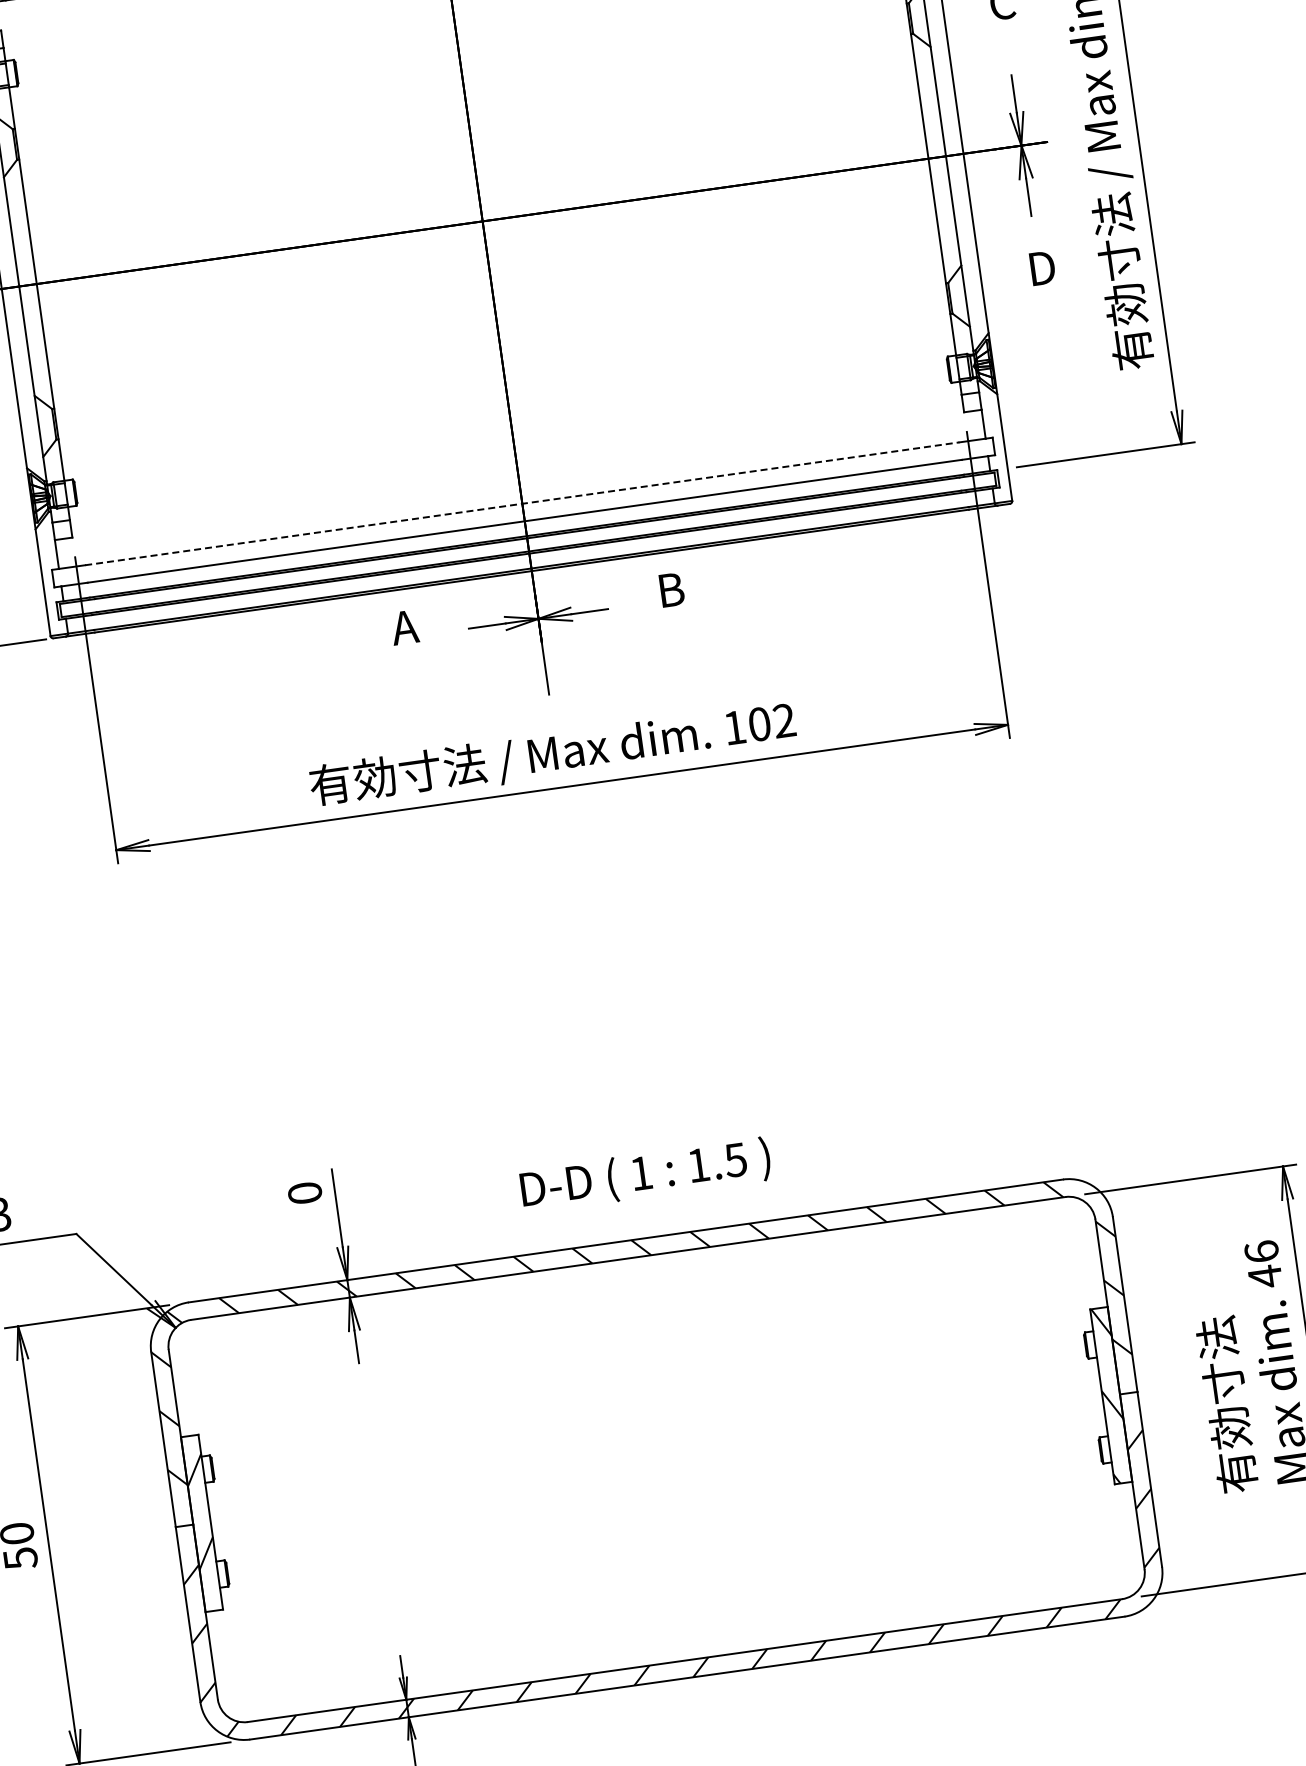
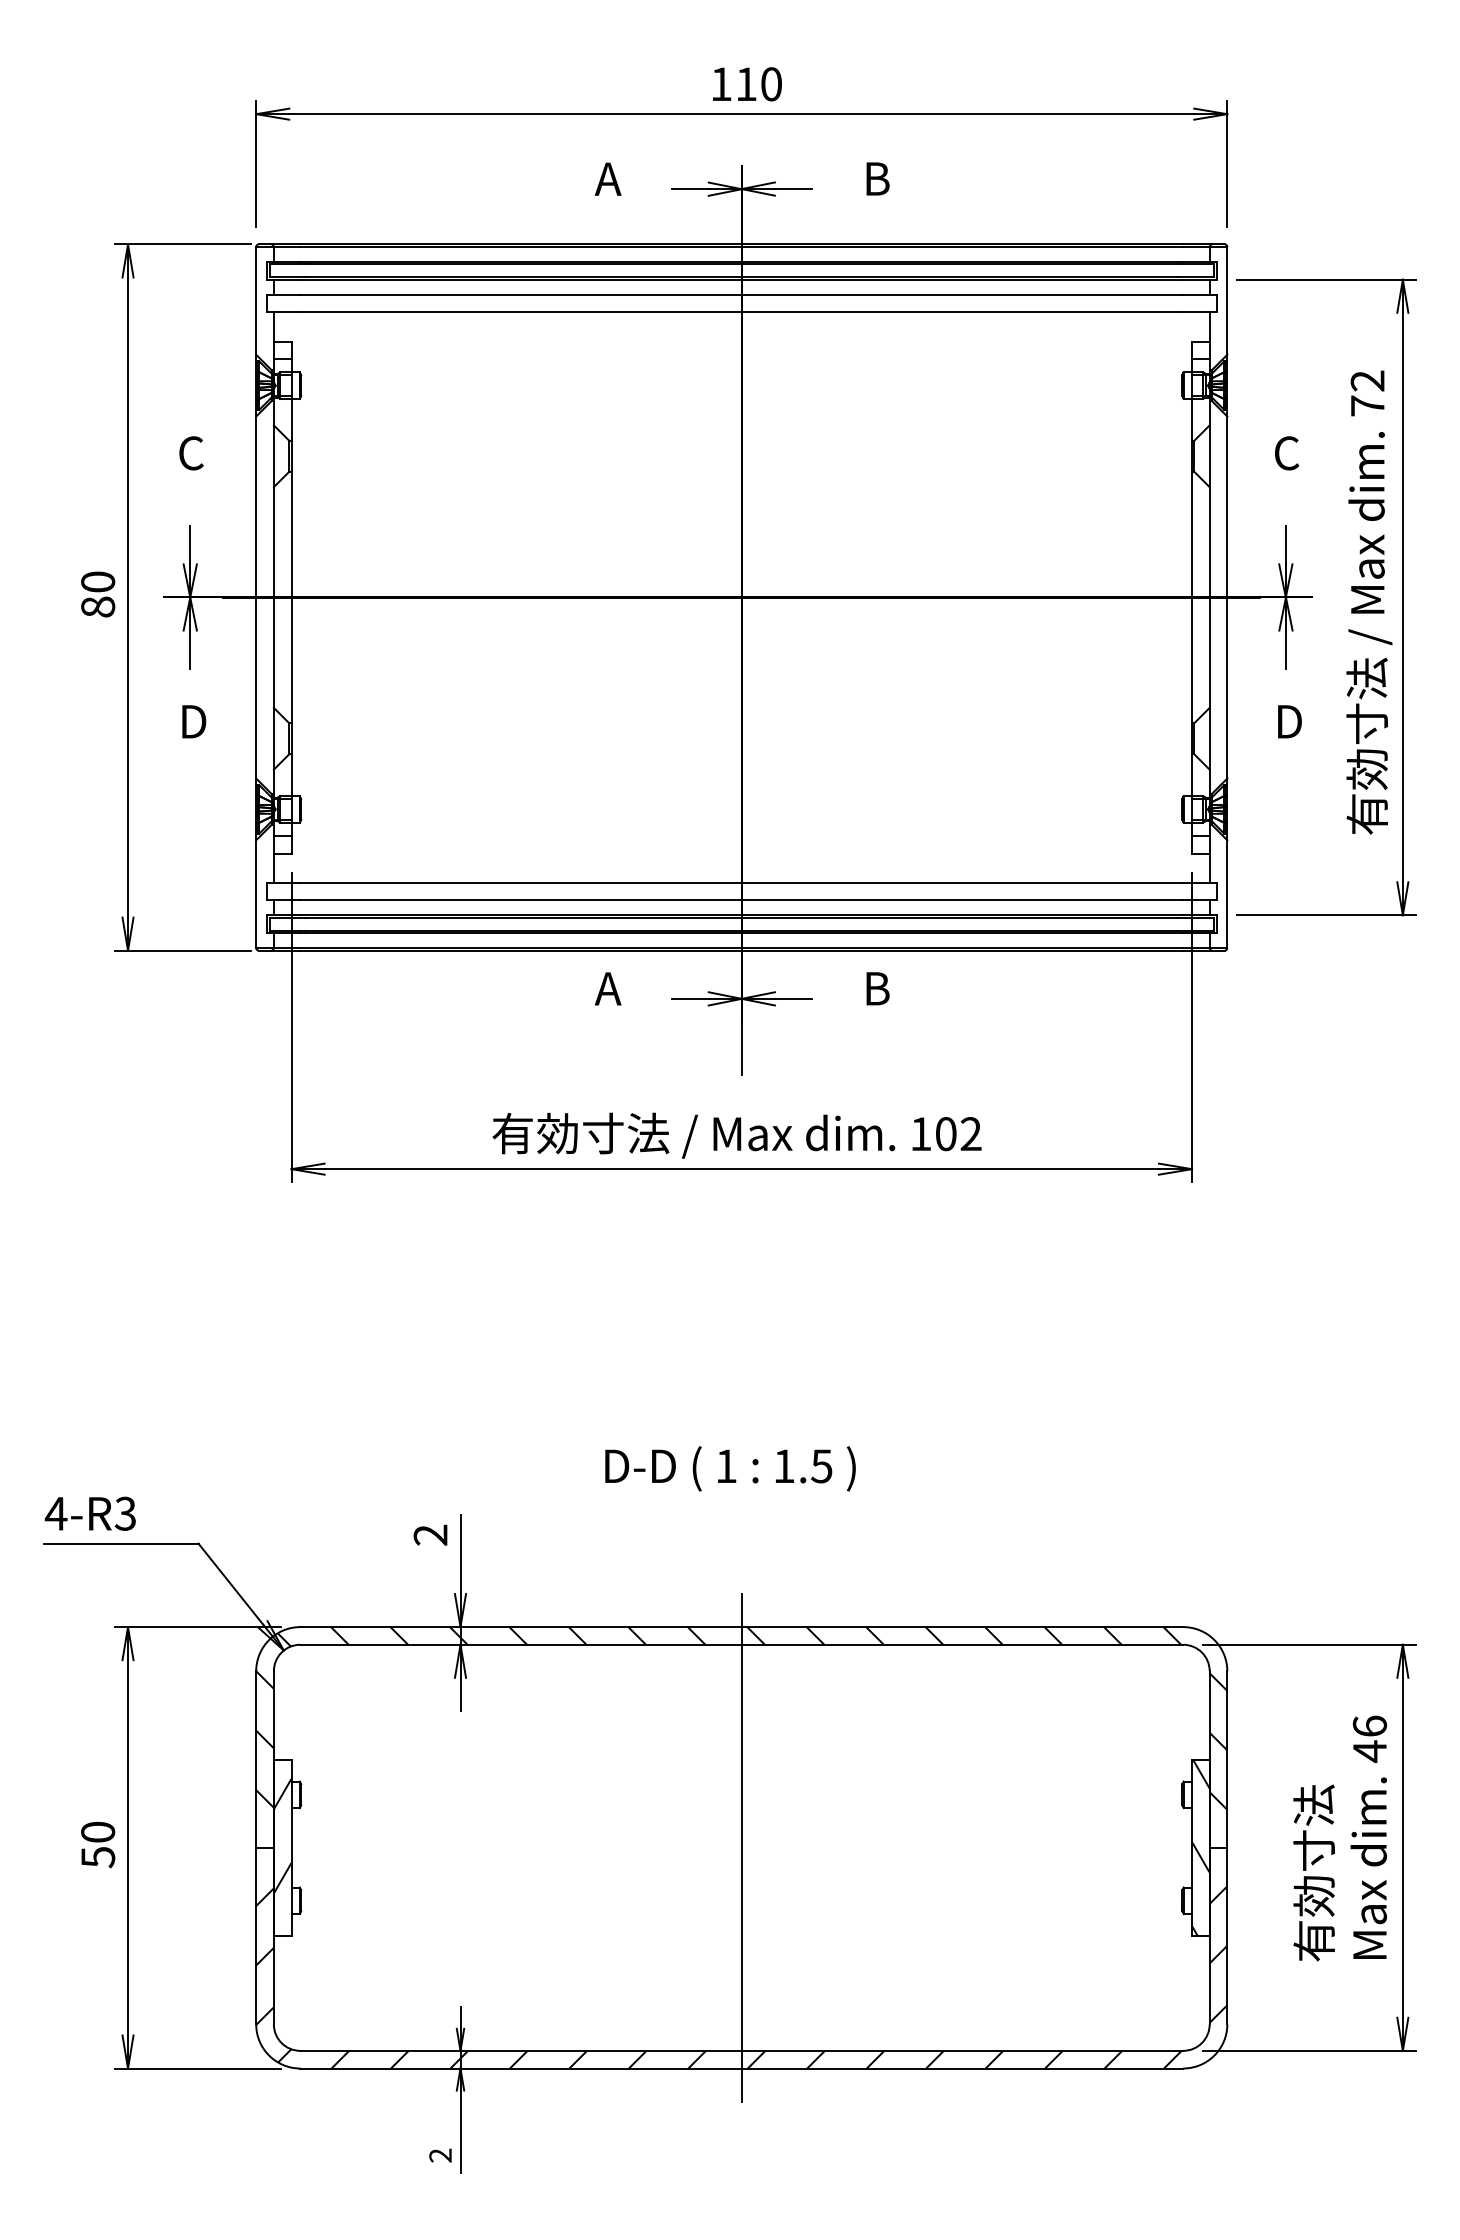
line: (523, 503) -> (742, 882), dashed -> solid
text: (645, 1174) -> (730, 1468), moved
text: (304, 1192) -> (430, 1534), 0 -> 2
line: (656, 1459) -> (741, 1847), added

